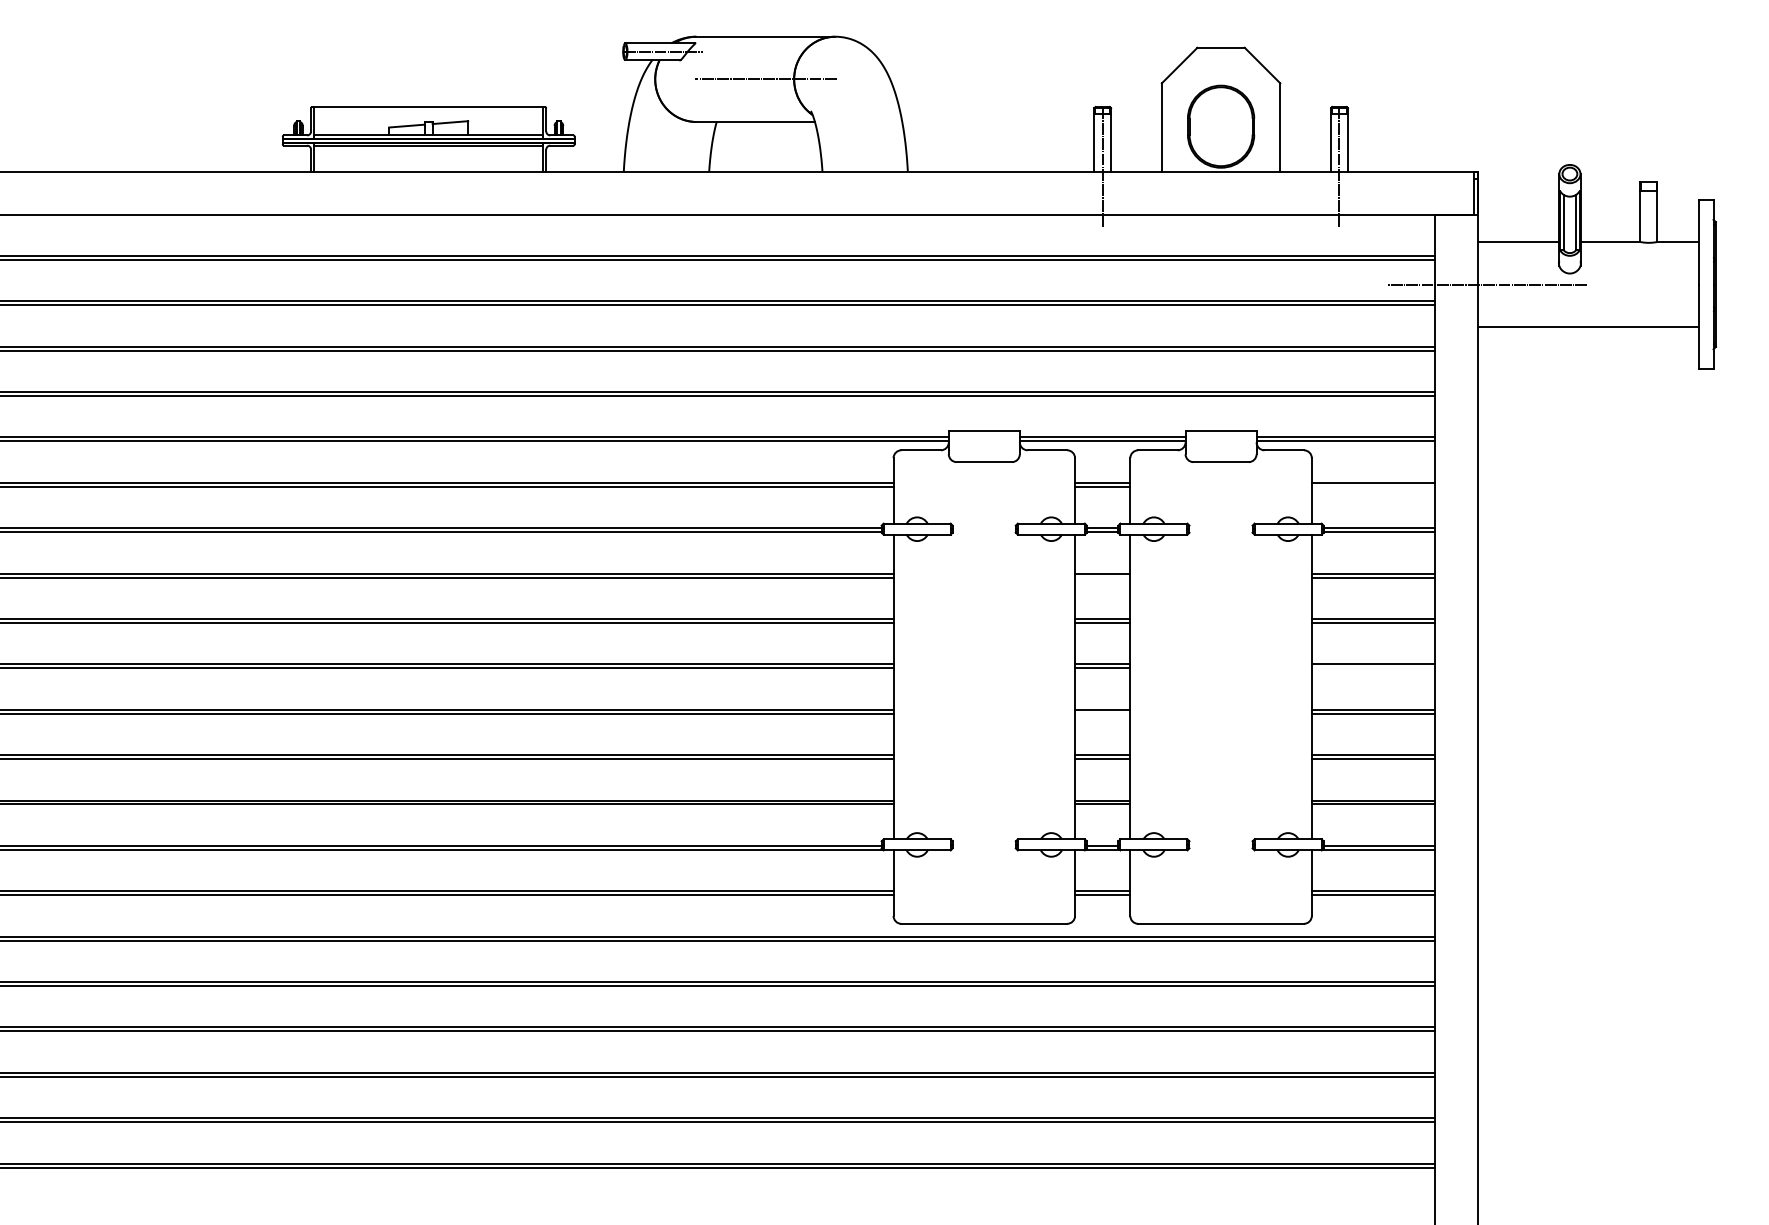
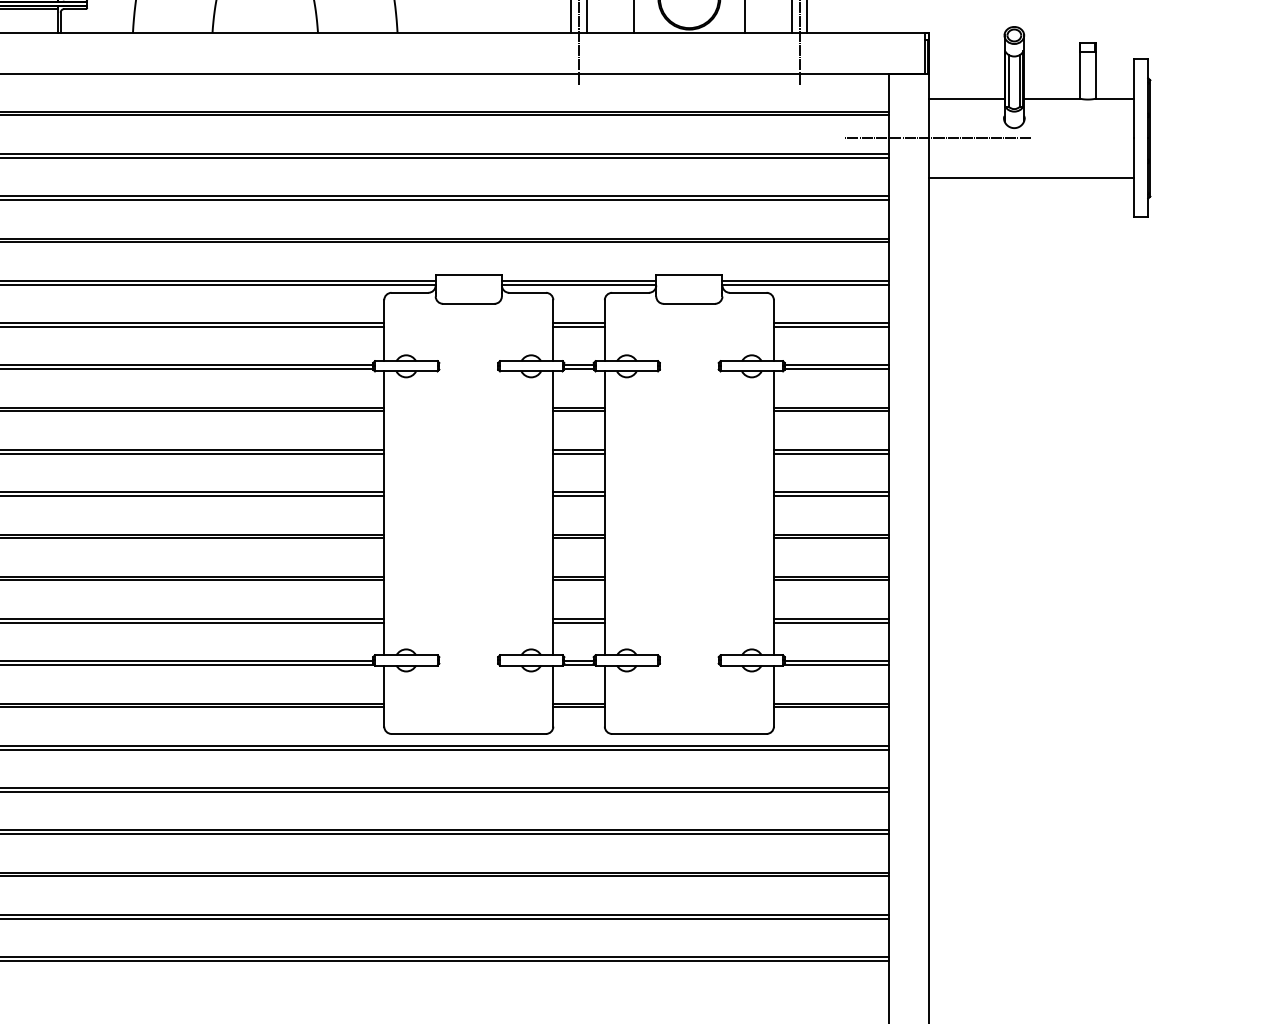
line: (1372, 486) -> (830, 326), added
line: (1102, 577) -> (578, 411), added
line: (1372, 668) -> (830, 496), added
line: (1102, 713) -> (578, 538), added

